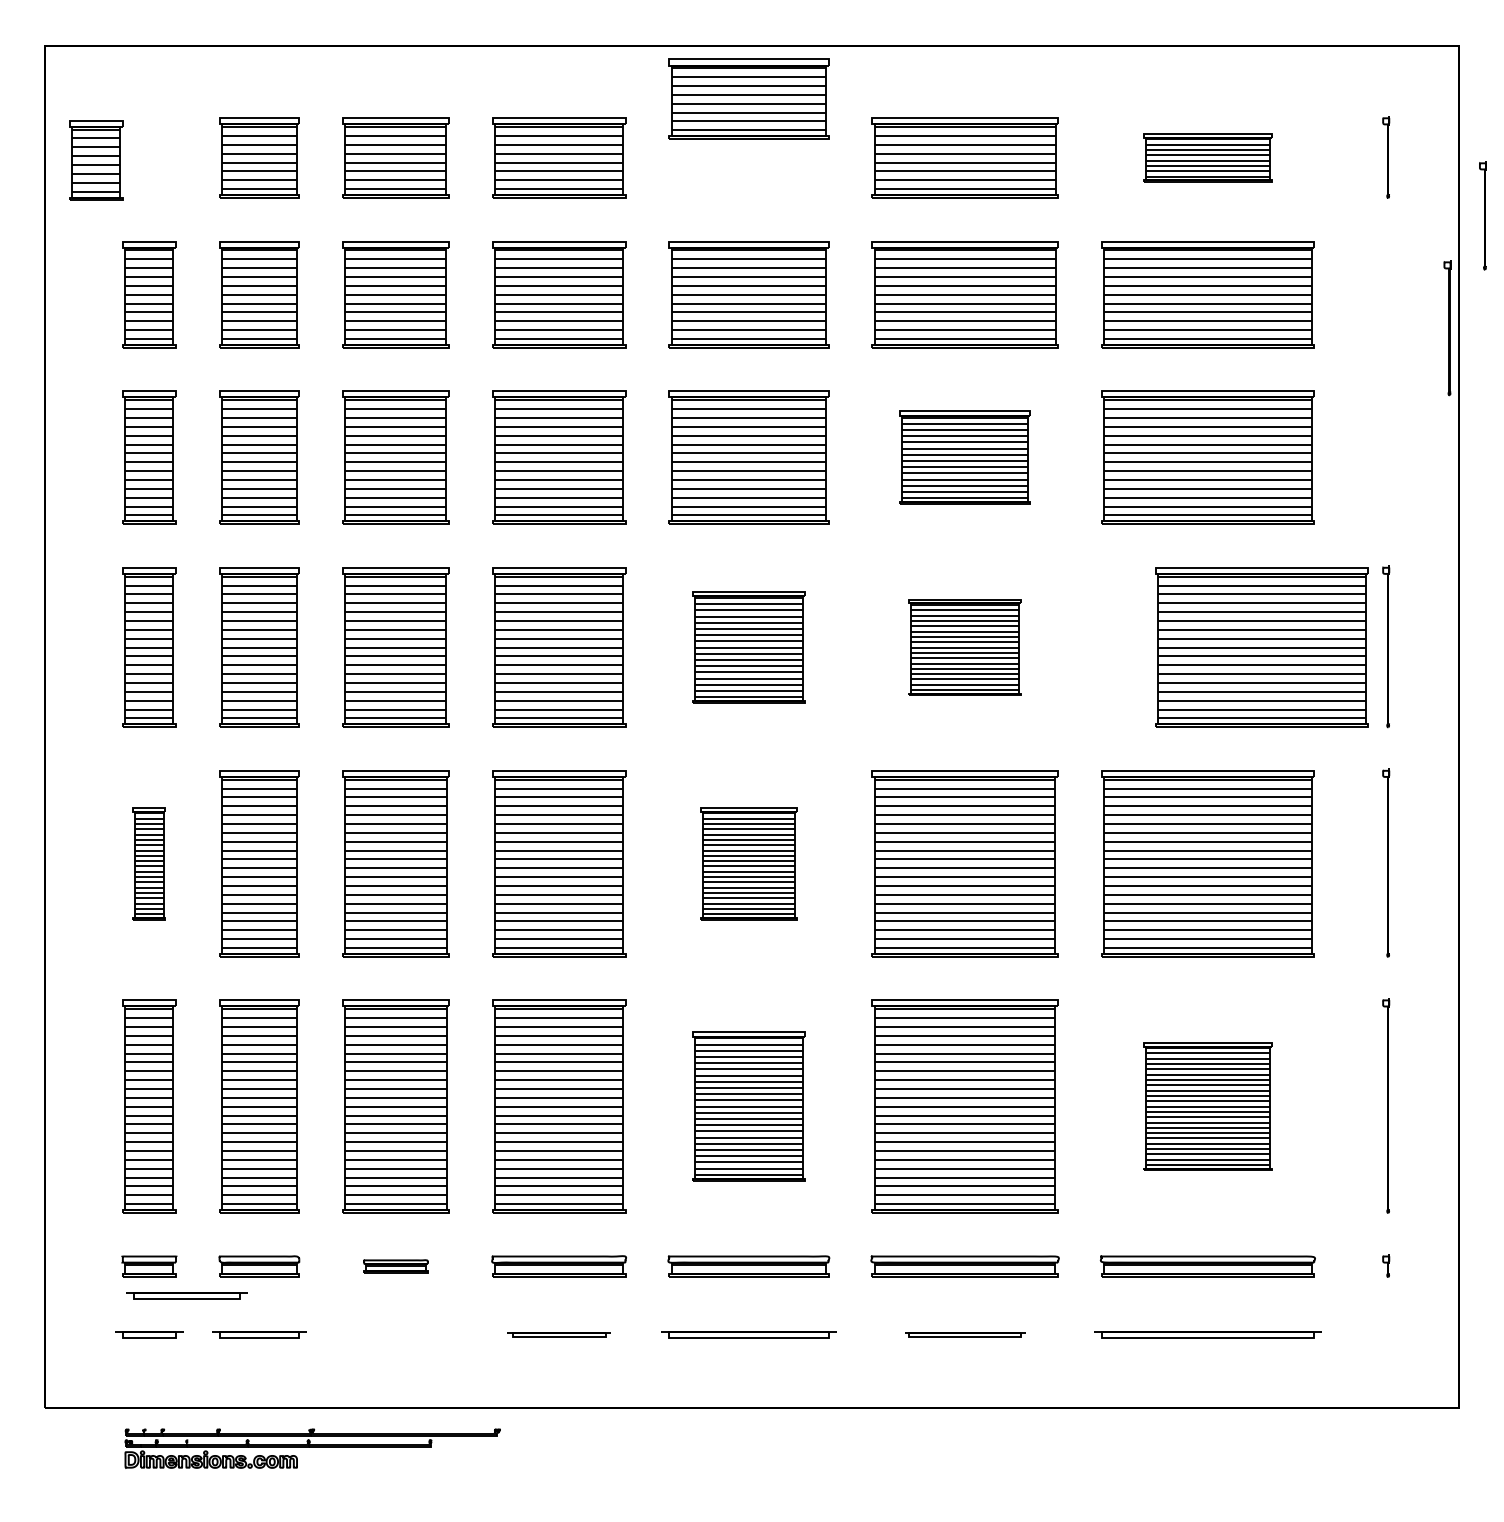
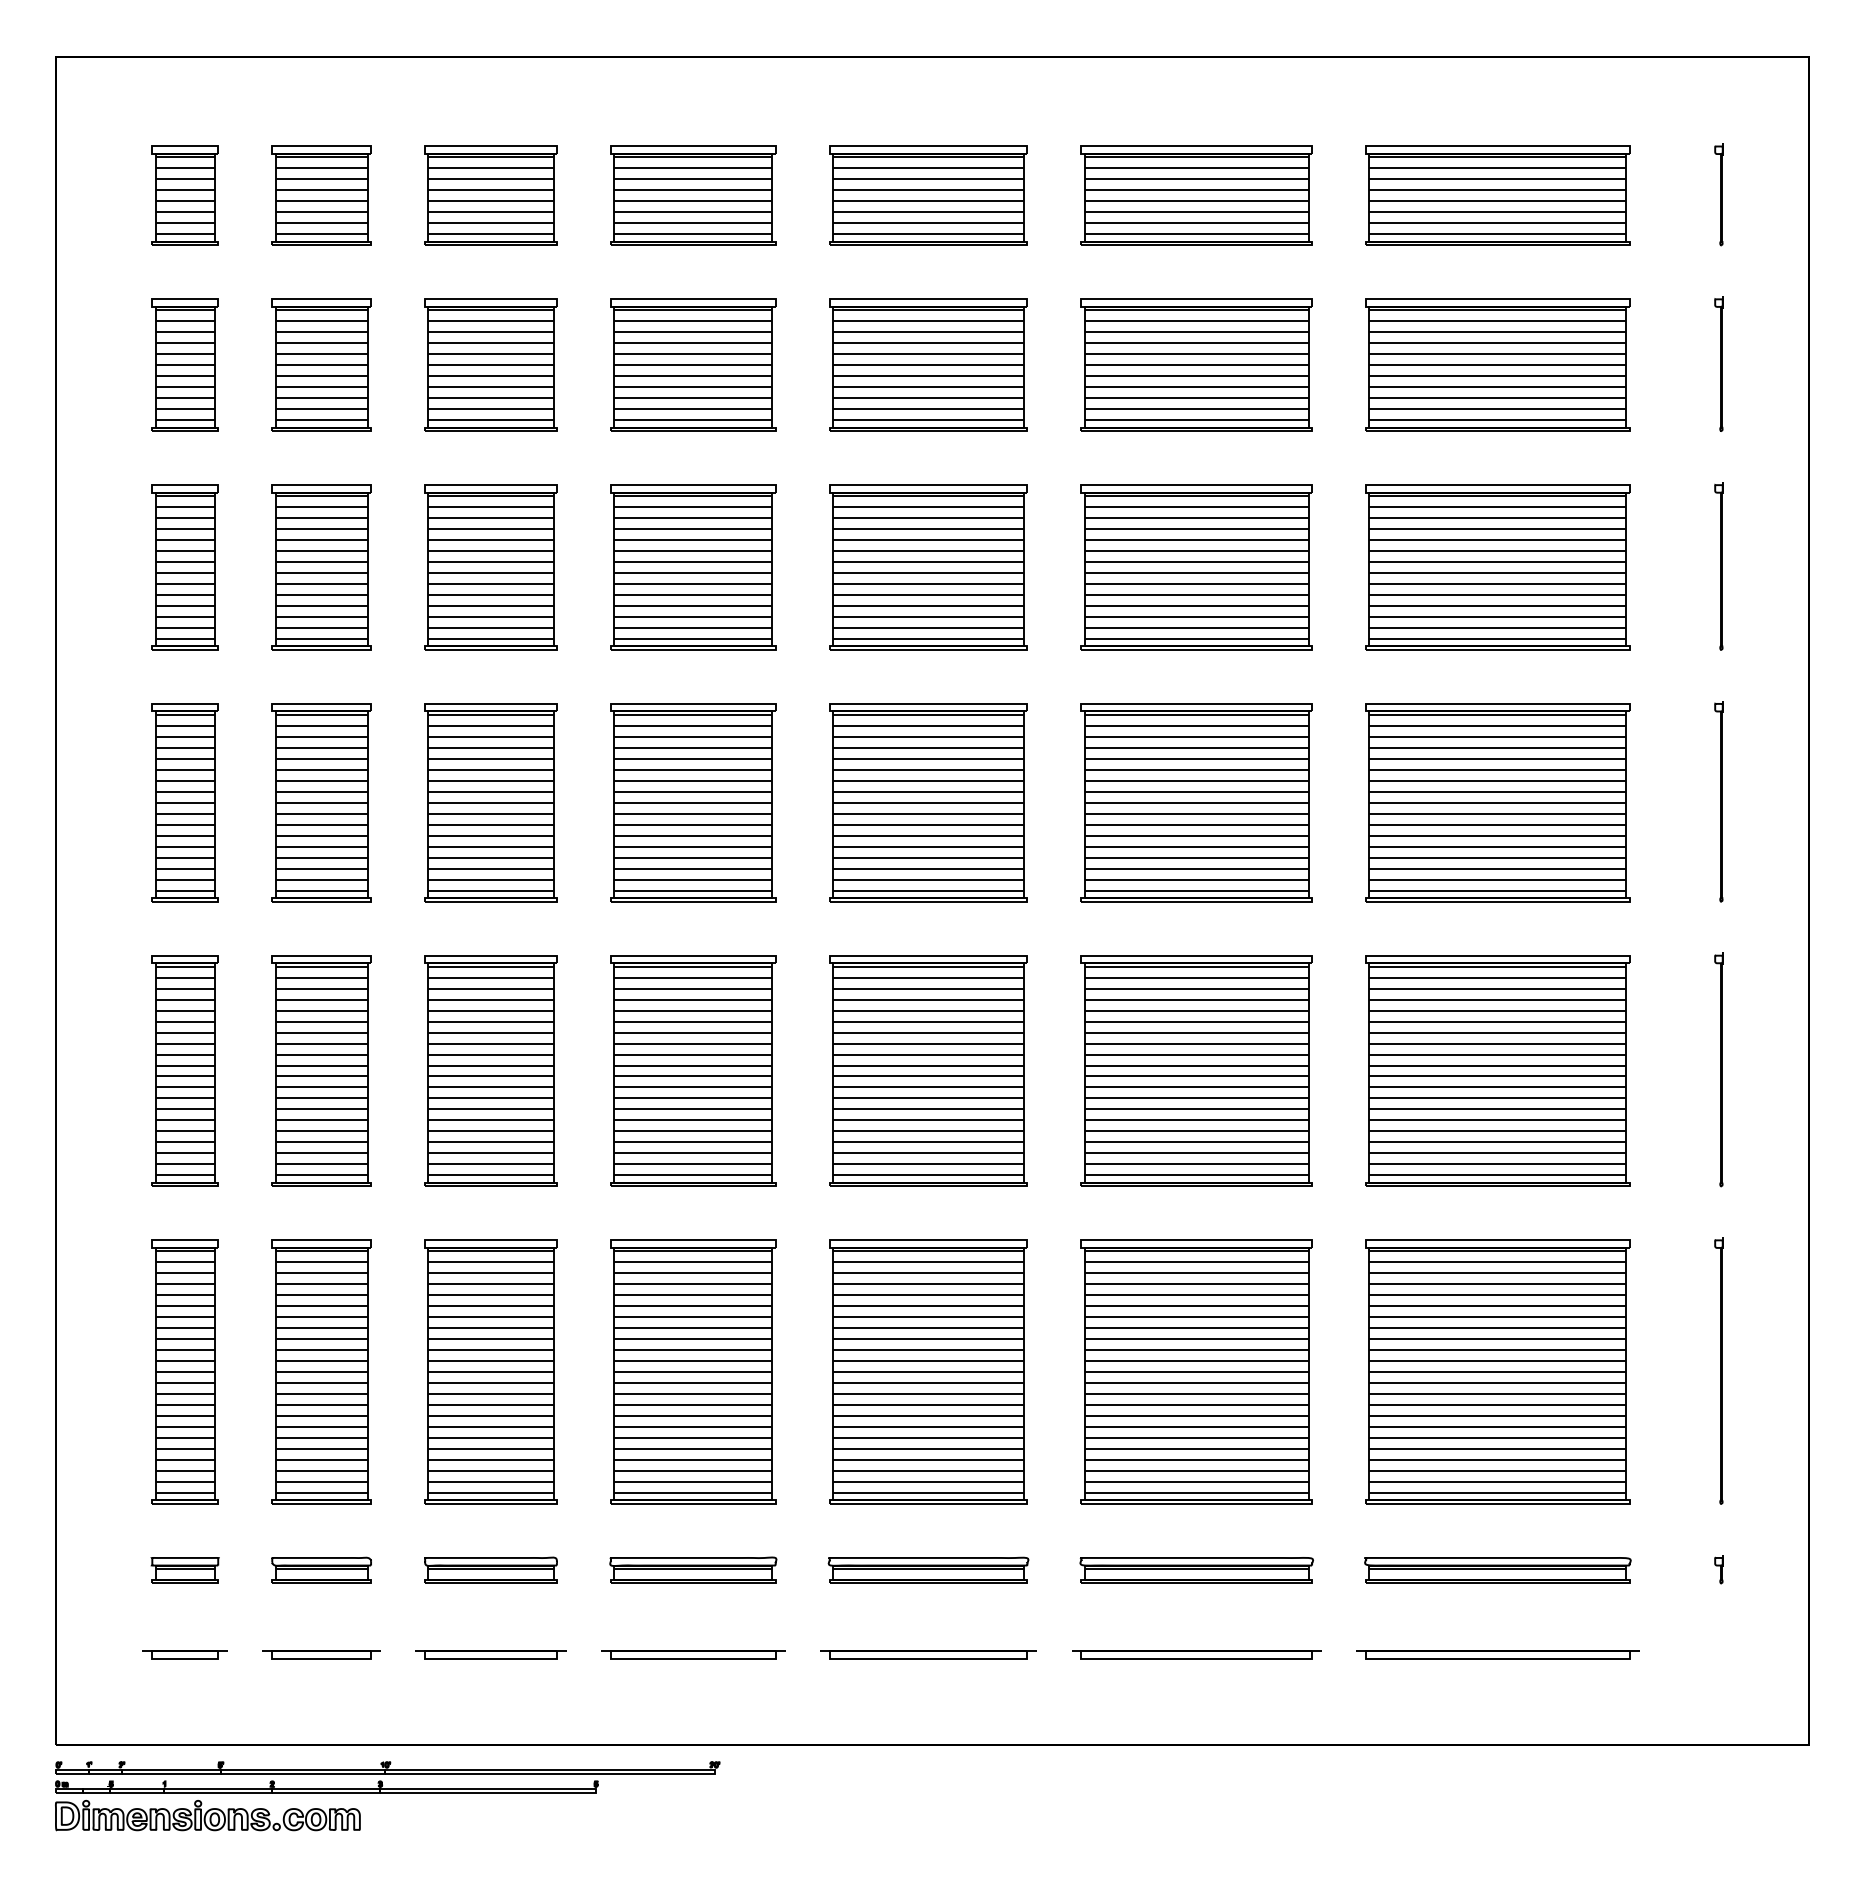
part: (748, 98) -> (928, 195), moved
part: (1207, 157) -> (1497, 195), size x1.67
part: (95, 160) -> (184, 195), moved
part: (1482, 215) -> (1718, 363), moved
part: (1447, 327) -> (1718, 566), moved
part: (964, 457) -> (1196, 567), size x1.43
part: (748, 647) -> (928, 802), size x1.43
part: (964, 647) -> (1196, 802), size x1.67
part: (1261, 647) -> (1497, 802), moved
part: (148, 863) -> (184, 1070), size x1.67
part: (748, 863) -> (928, 1070), size x1.67
part: (748, 1106) -> (928, 1371), size x1.43
part: (1207, 1106) -> (1497, 1371), size x1.67
part: (395, 1265) -> (490, 1569), size x1.67
part: (186, 1295) -> (490, 1654), moved
part: (559, 1334) -> (693, 1654), size x1.43
part: (964, 1334) -> (1196, 1654), size x1.67
part: (312, 1448) -> (387, 1796), size x1.43

